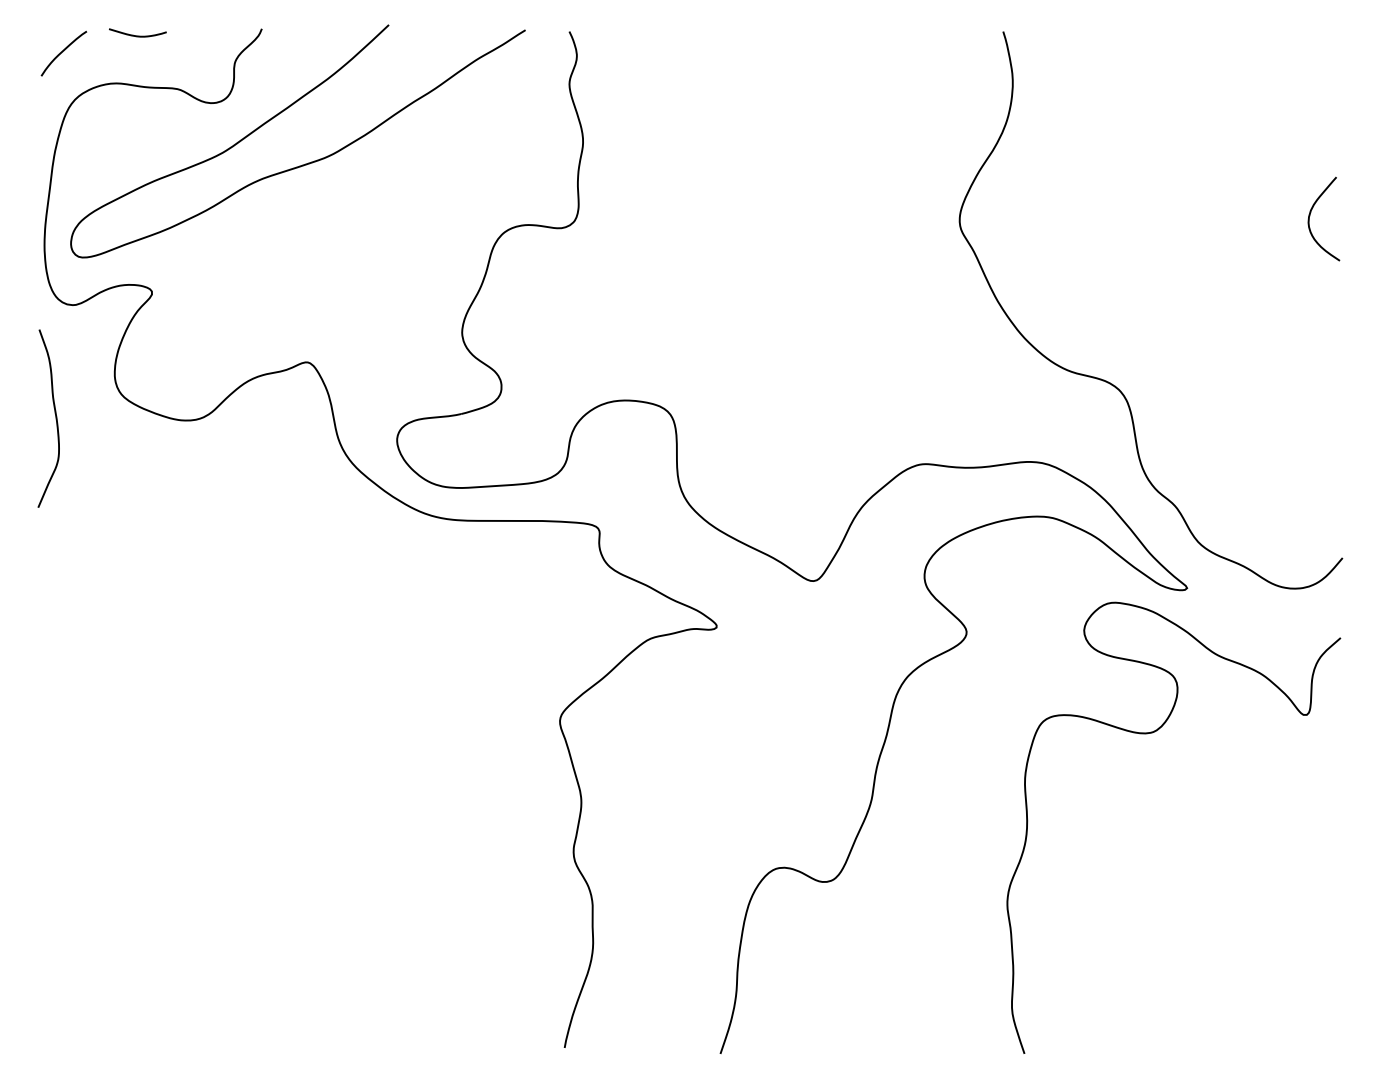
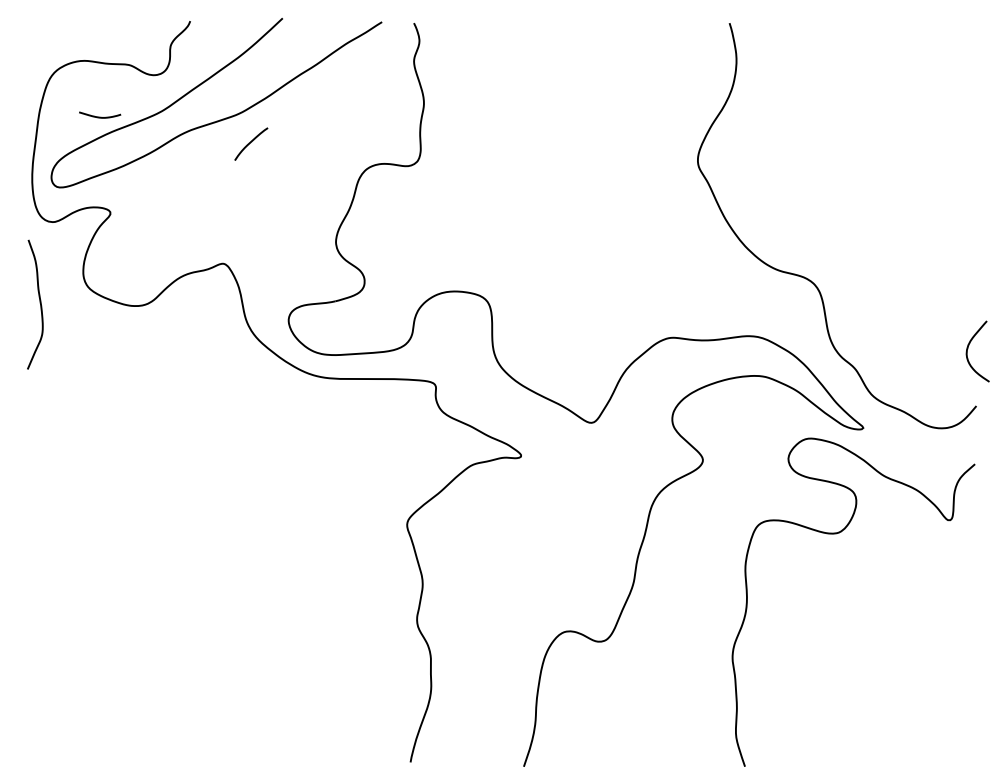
curve: (138, 34) -> (100, 116), moved
curve: (64, 51) -> (251, 142), moved
curve: (1311, 216) -> (968, 349), moved

